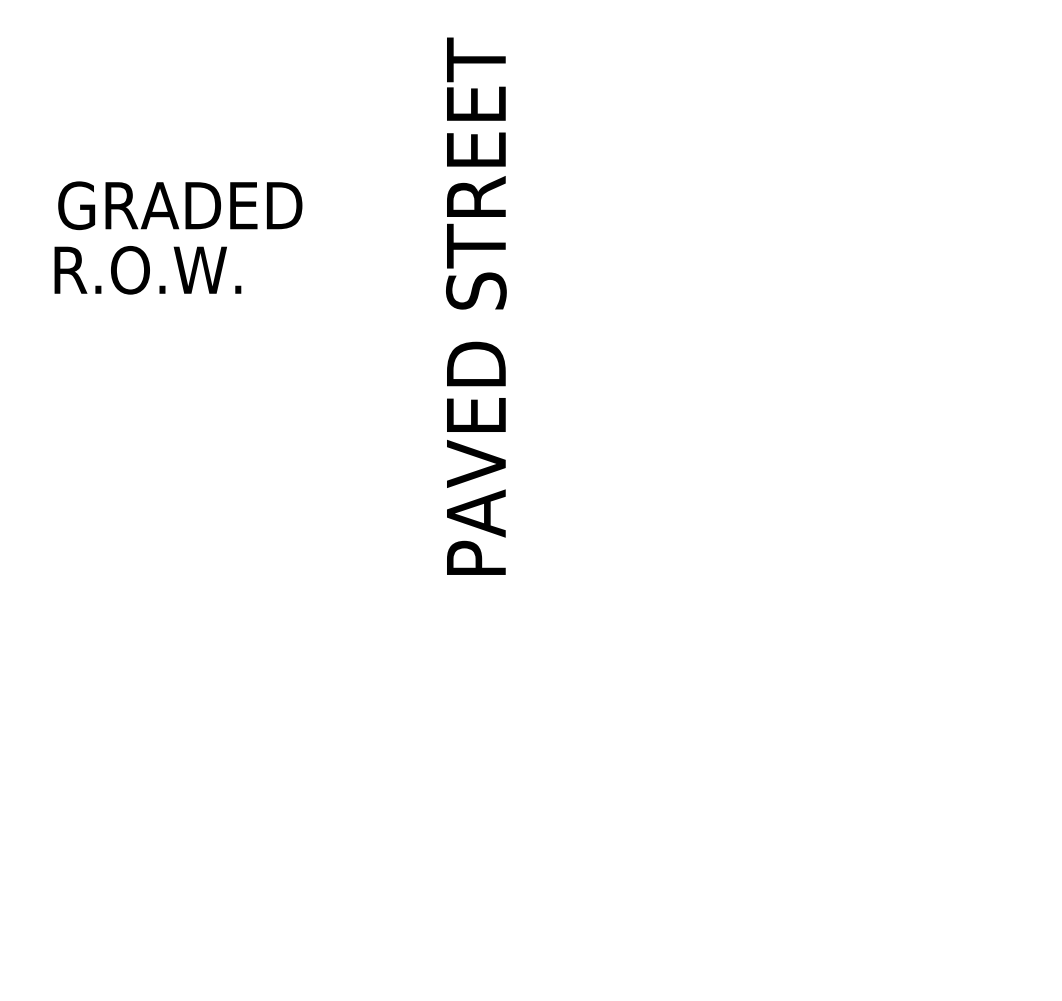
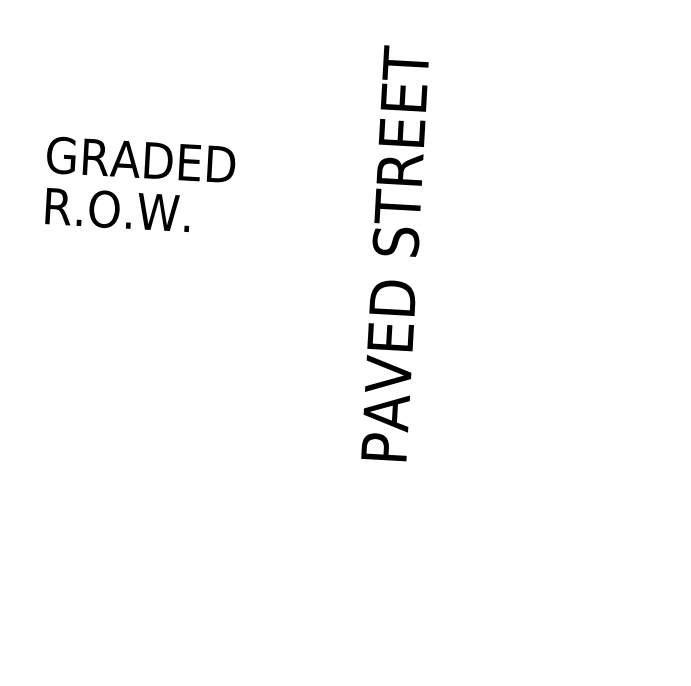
text: (180, 205) -> (141, 159), moved
text: (147, 270) -> (117, 210), moved

